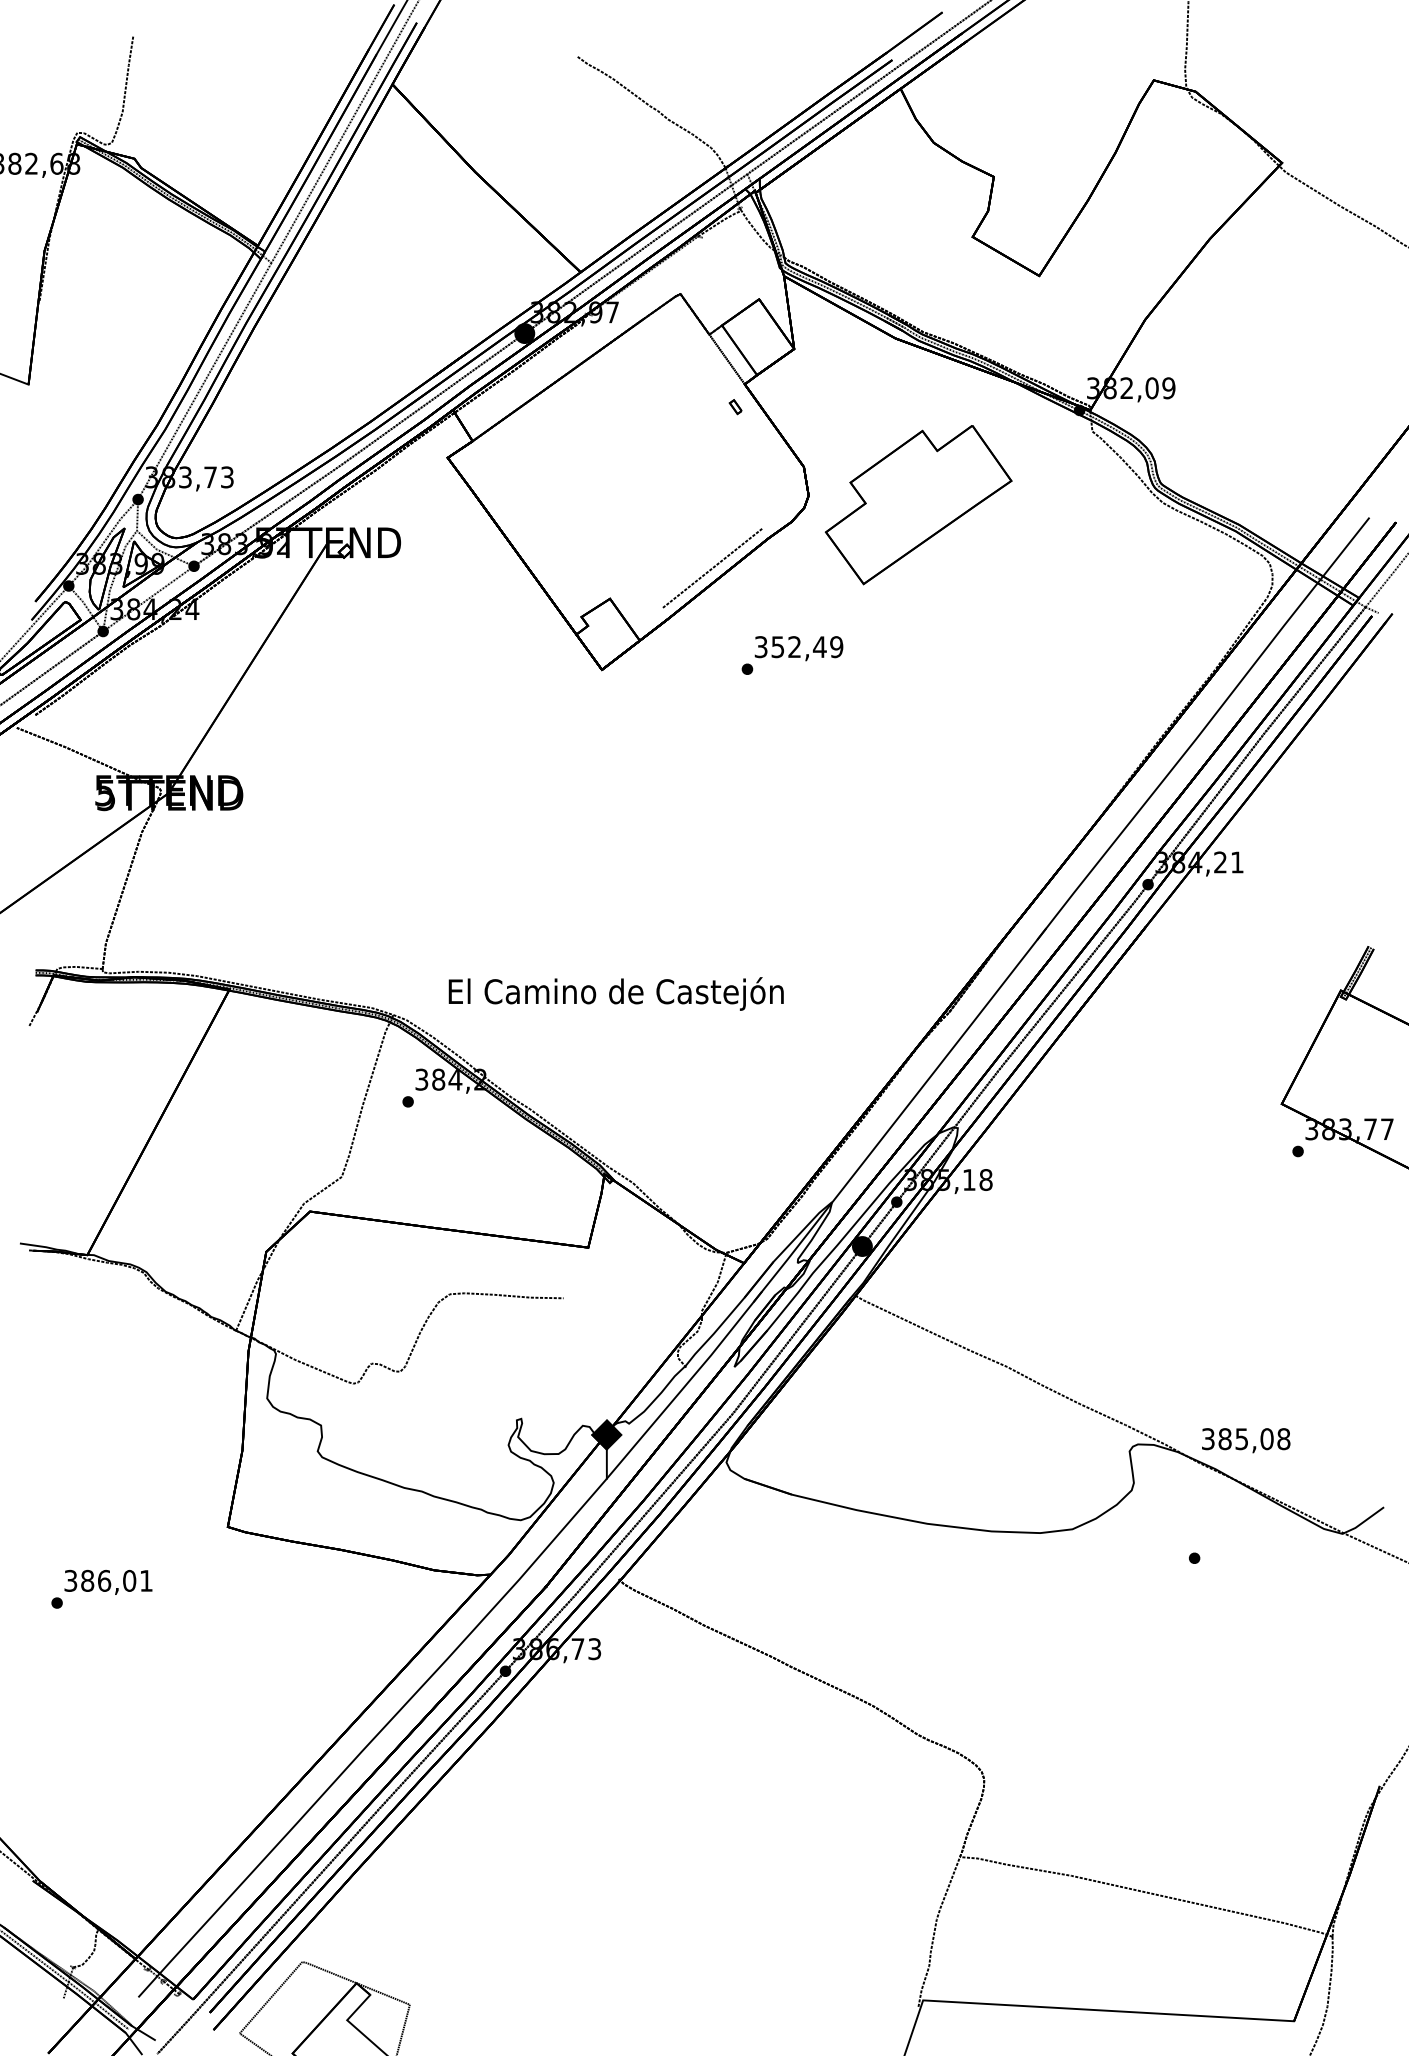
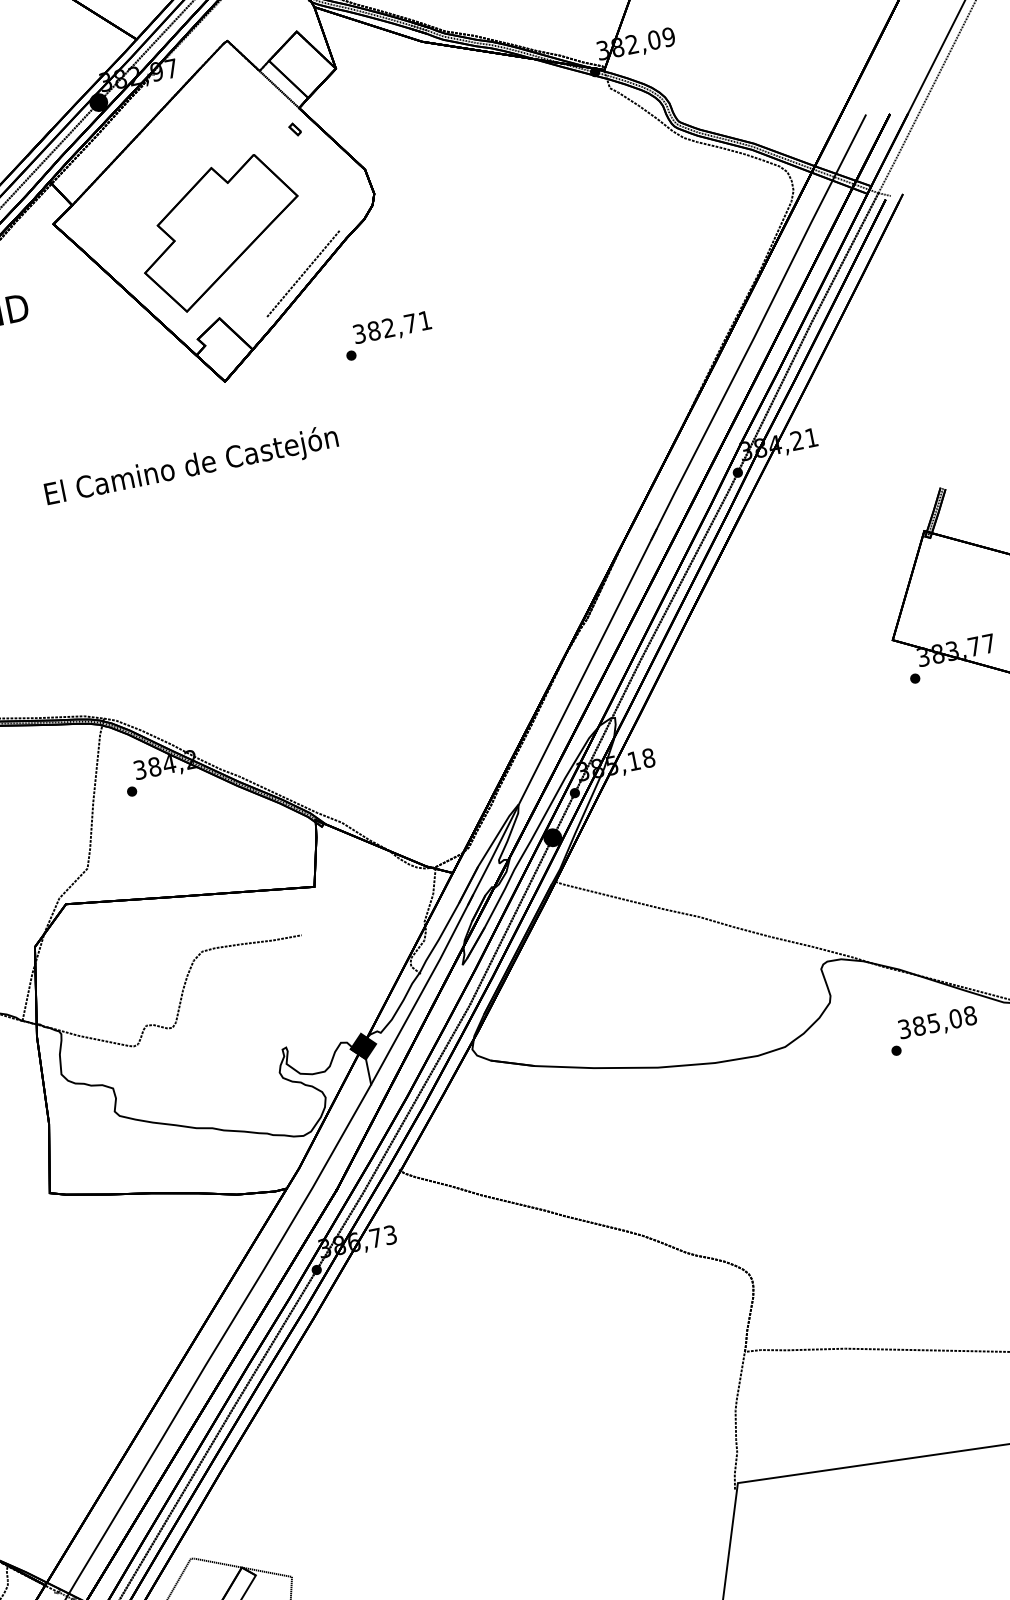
part: (918, 505) -> (220, 233), moved
text: (807, 647) -> (399, 326), 352,49 -> 382,71
text: (615, 993) -> (191, 466), moved
text: (1246, 1440) -> (938, 1023), moved

